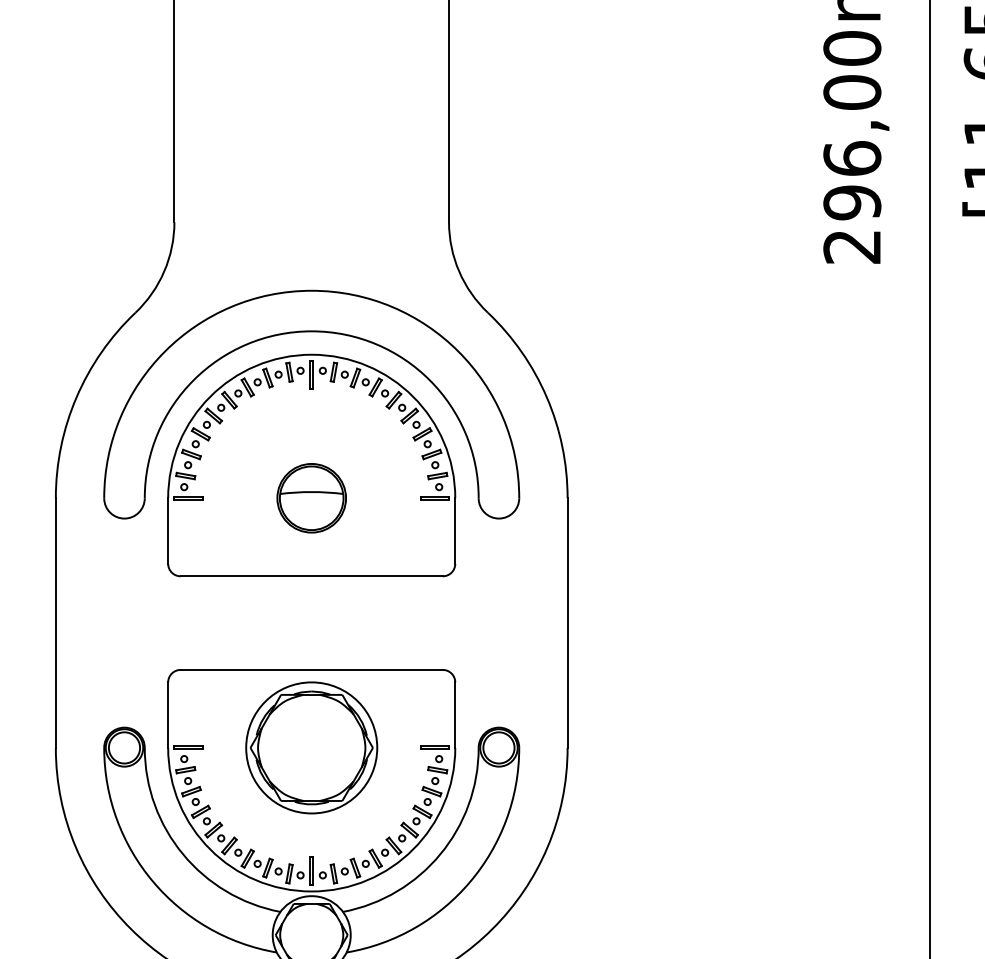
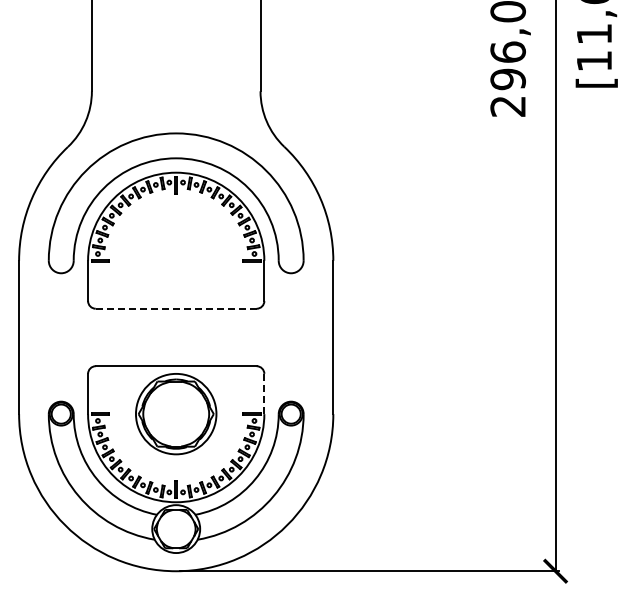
part: (312, 497) -> (176, 260), removed
line: (310, 575) -> (175, 308), solid -> dashed
line: (455, 715) -> (264, 394), solid -> dashed

